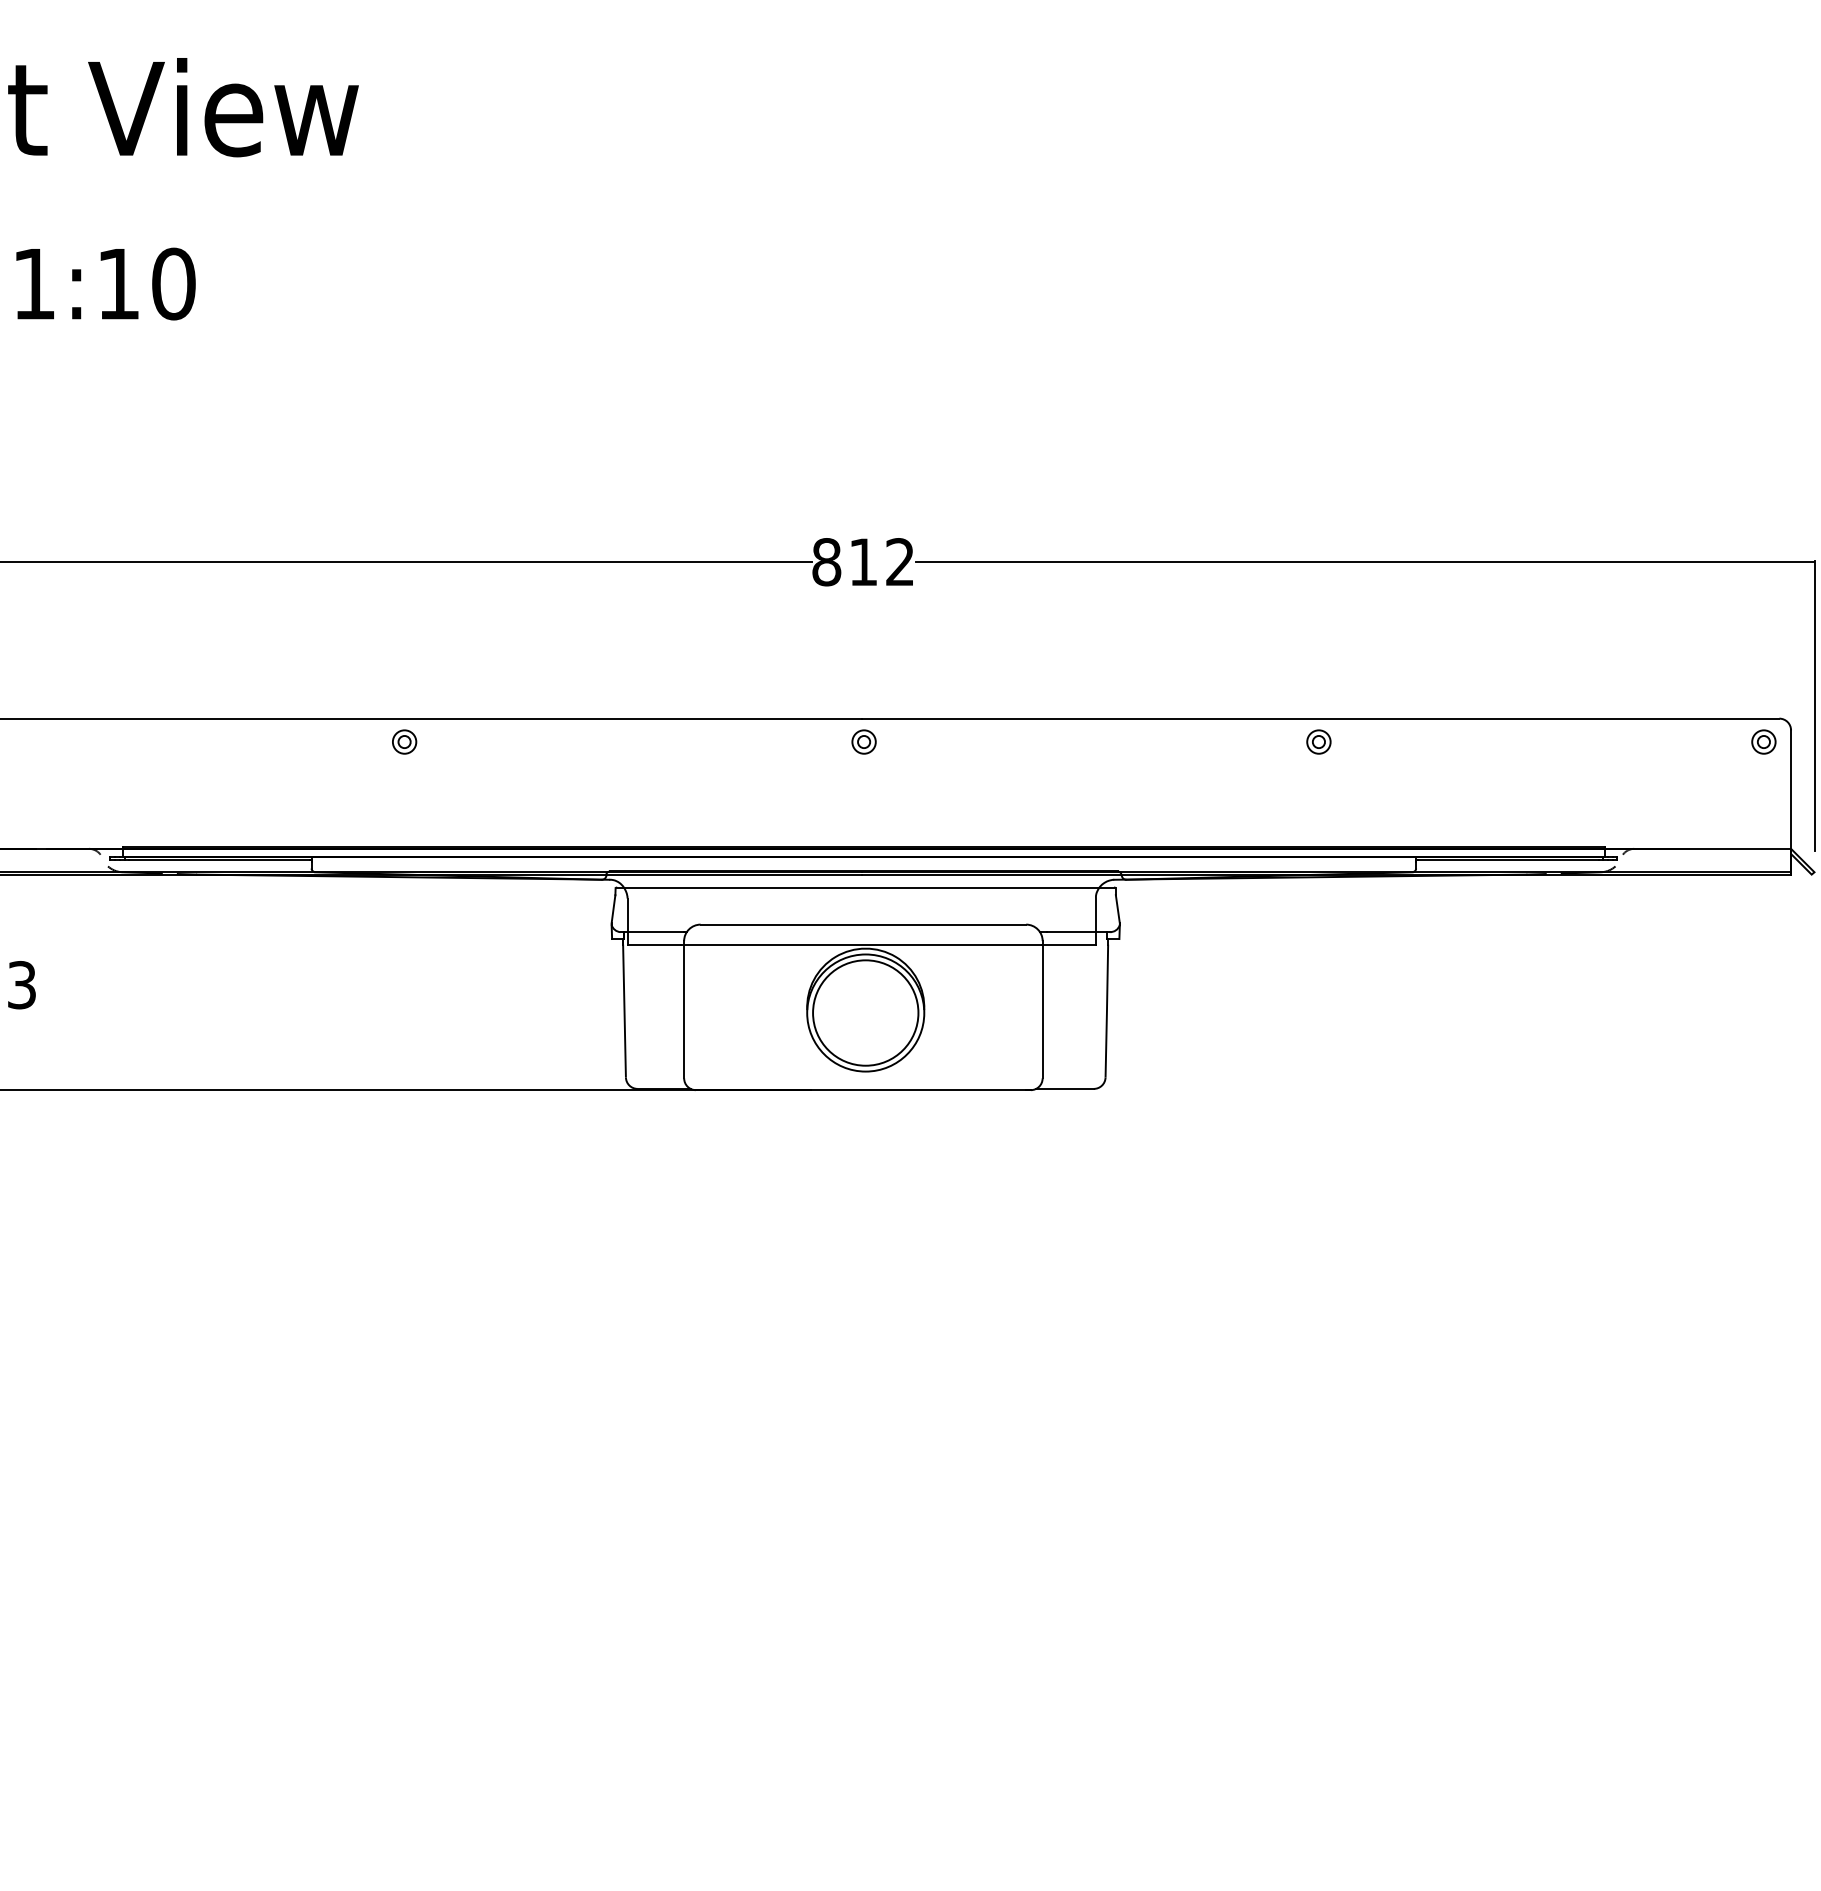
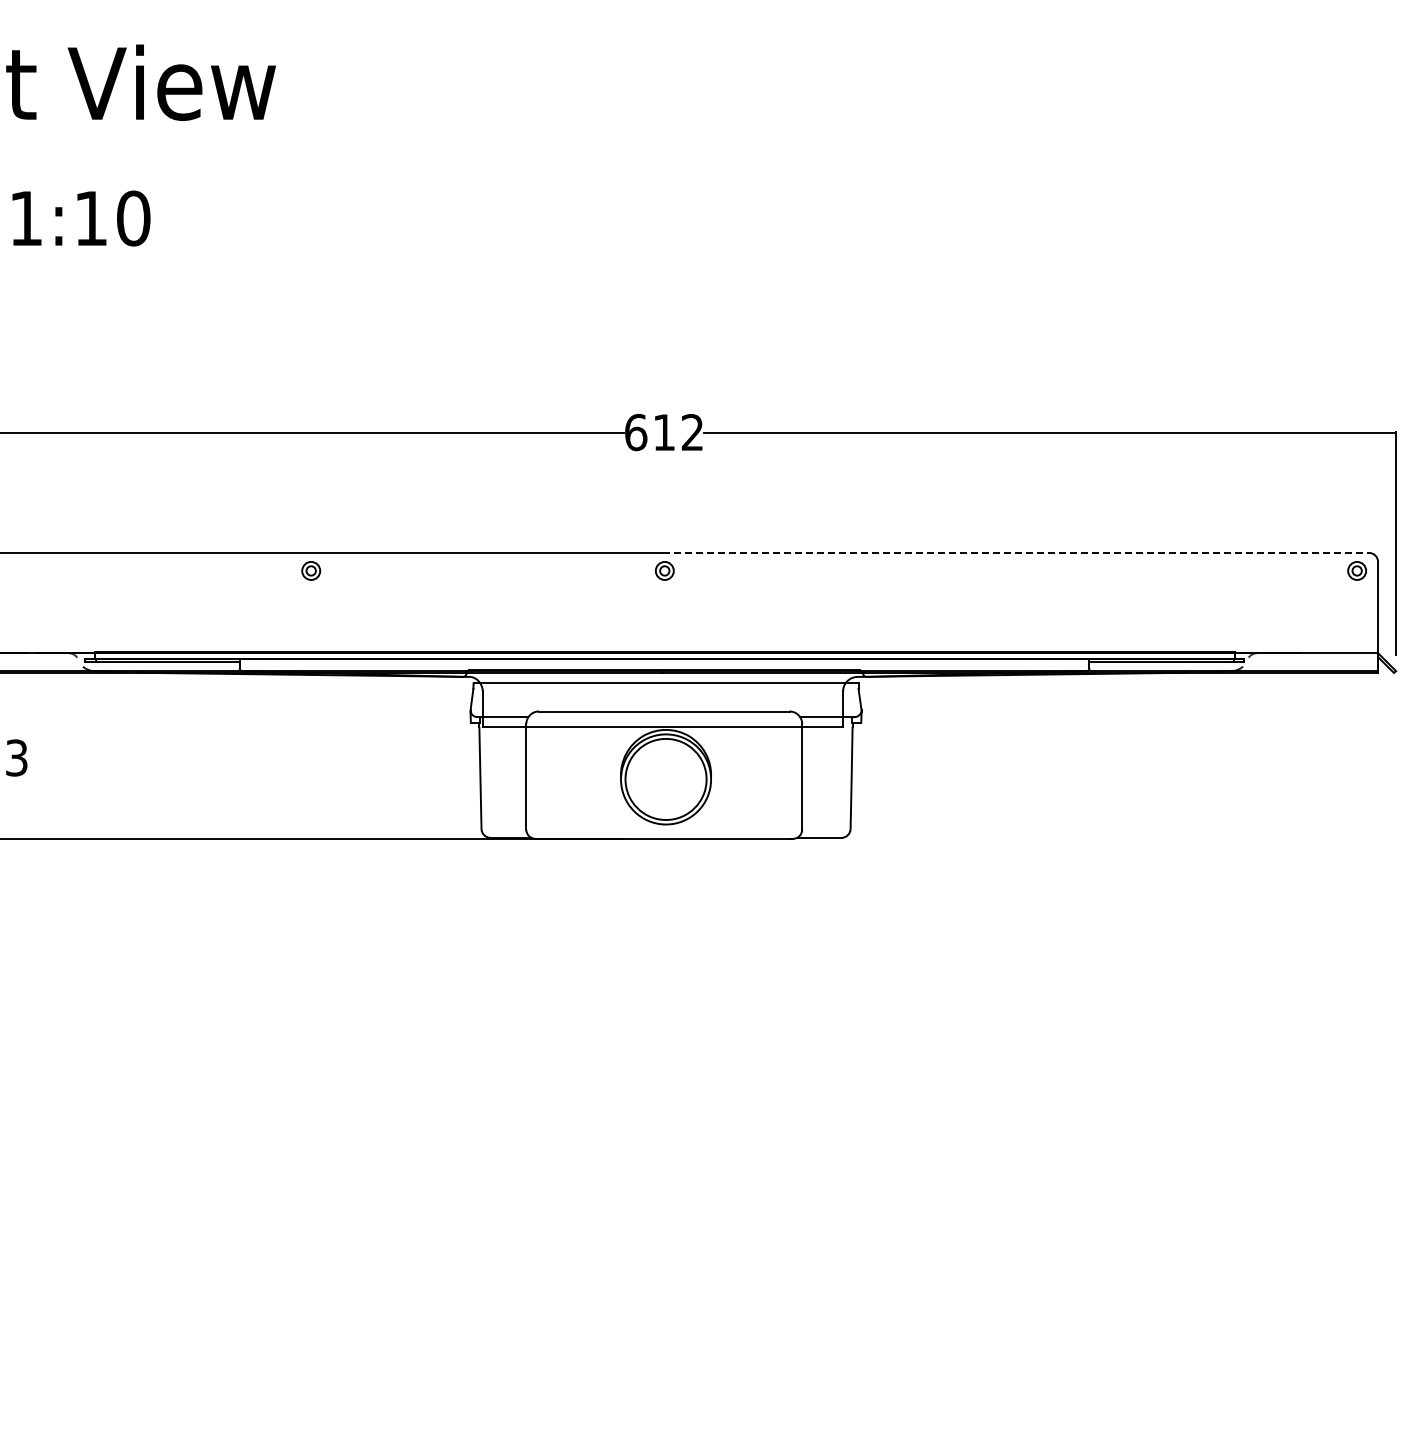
text: (827, 562) -> (636, 432), 812 -> 612
line: (1321, 718) -> (1016, 552), solid -> dashed
part: (1318, 741) -> (1014, 570), removed

